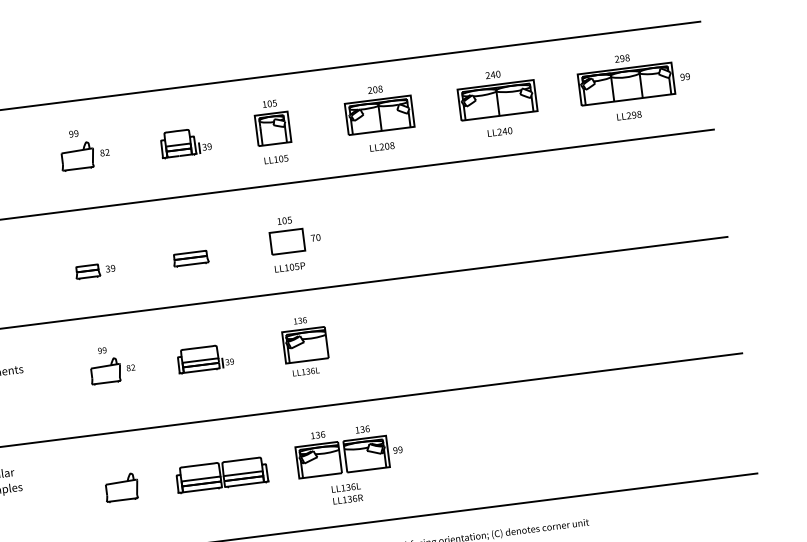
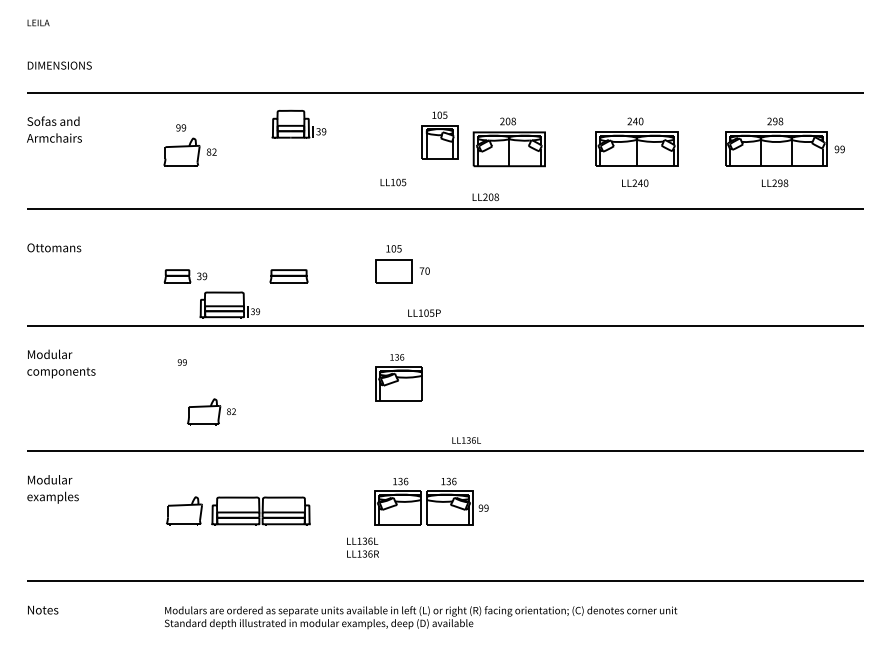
part: (271, 122) -> (439, 135), moved
part: (185, 142) -> (298, 123), moved
text: (381, 146) -> (485, 196), moved
text: (290, 266) -> (424, 312), moved
part: (204, 358) -> (229, 304), moved
part: (112, 370) -> (211, 411), moved
text: (306, 371) -> (466, 440), moved
part: (221, 474) -> (260, 510), moved
text: (346, 493) -> (362, 547), moved

